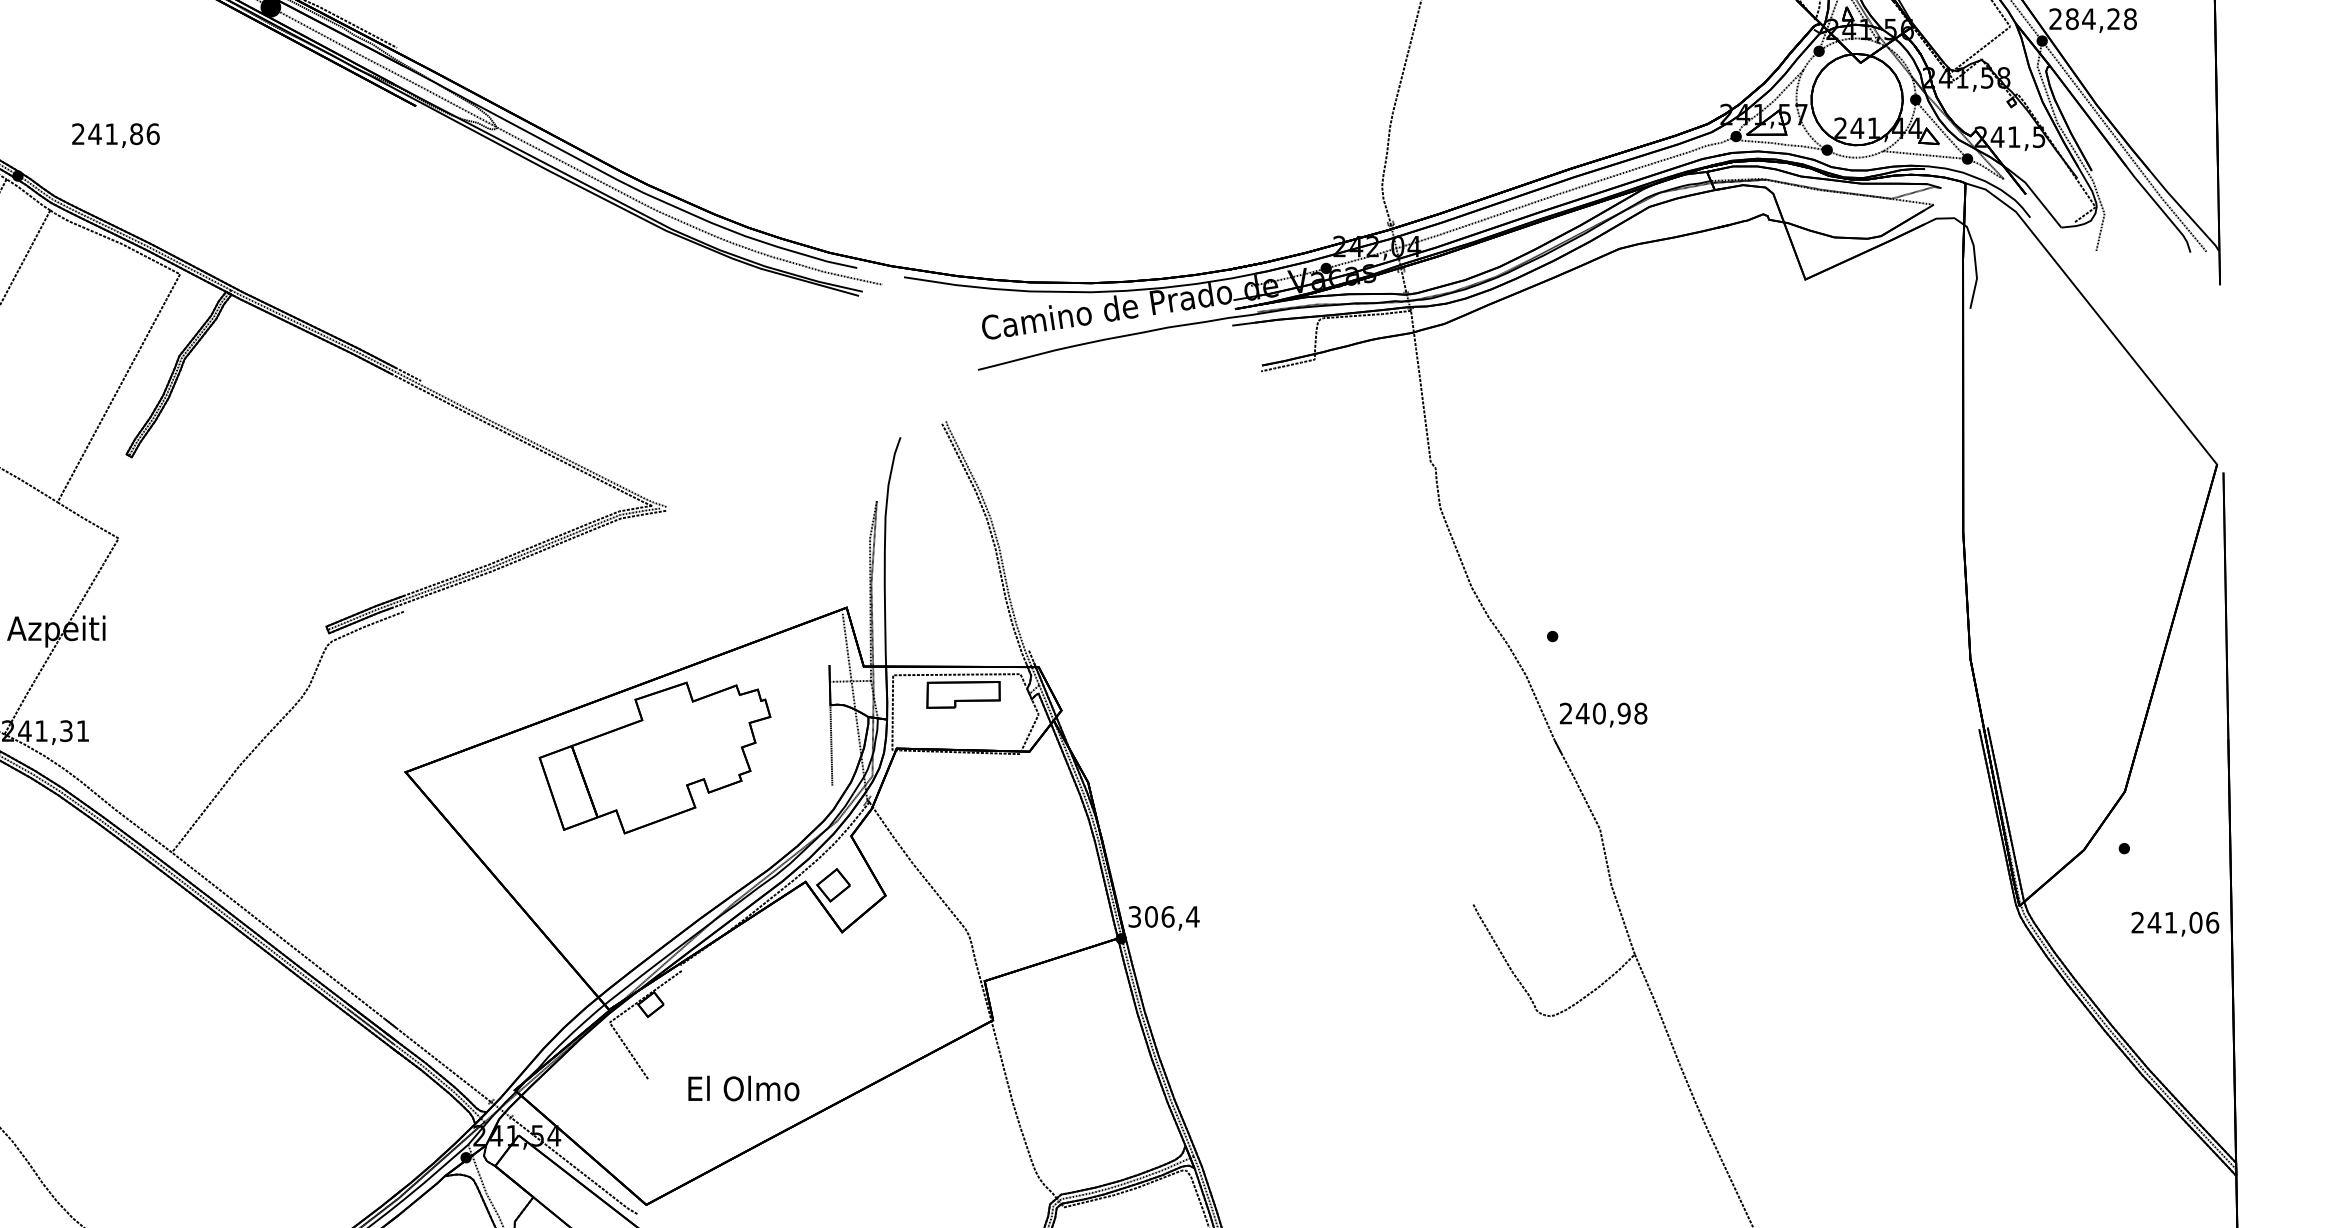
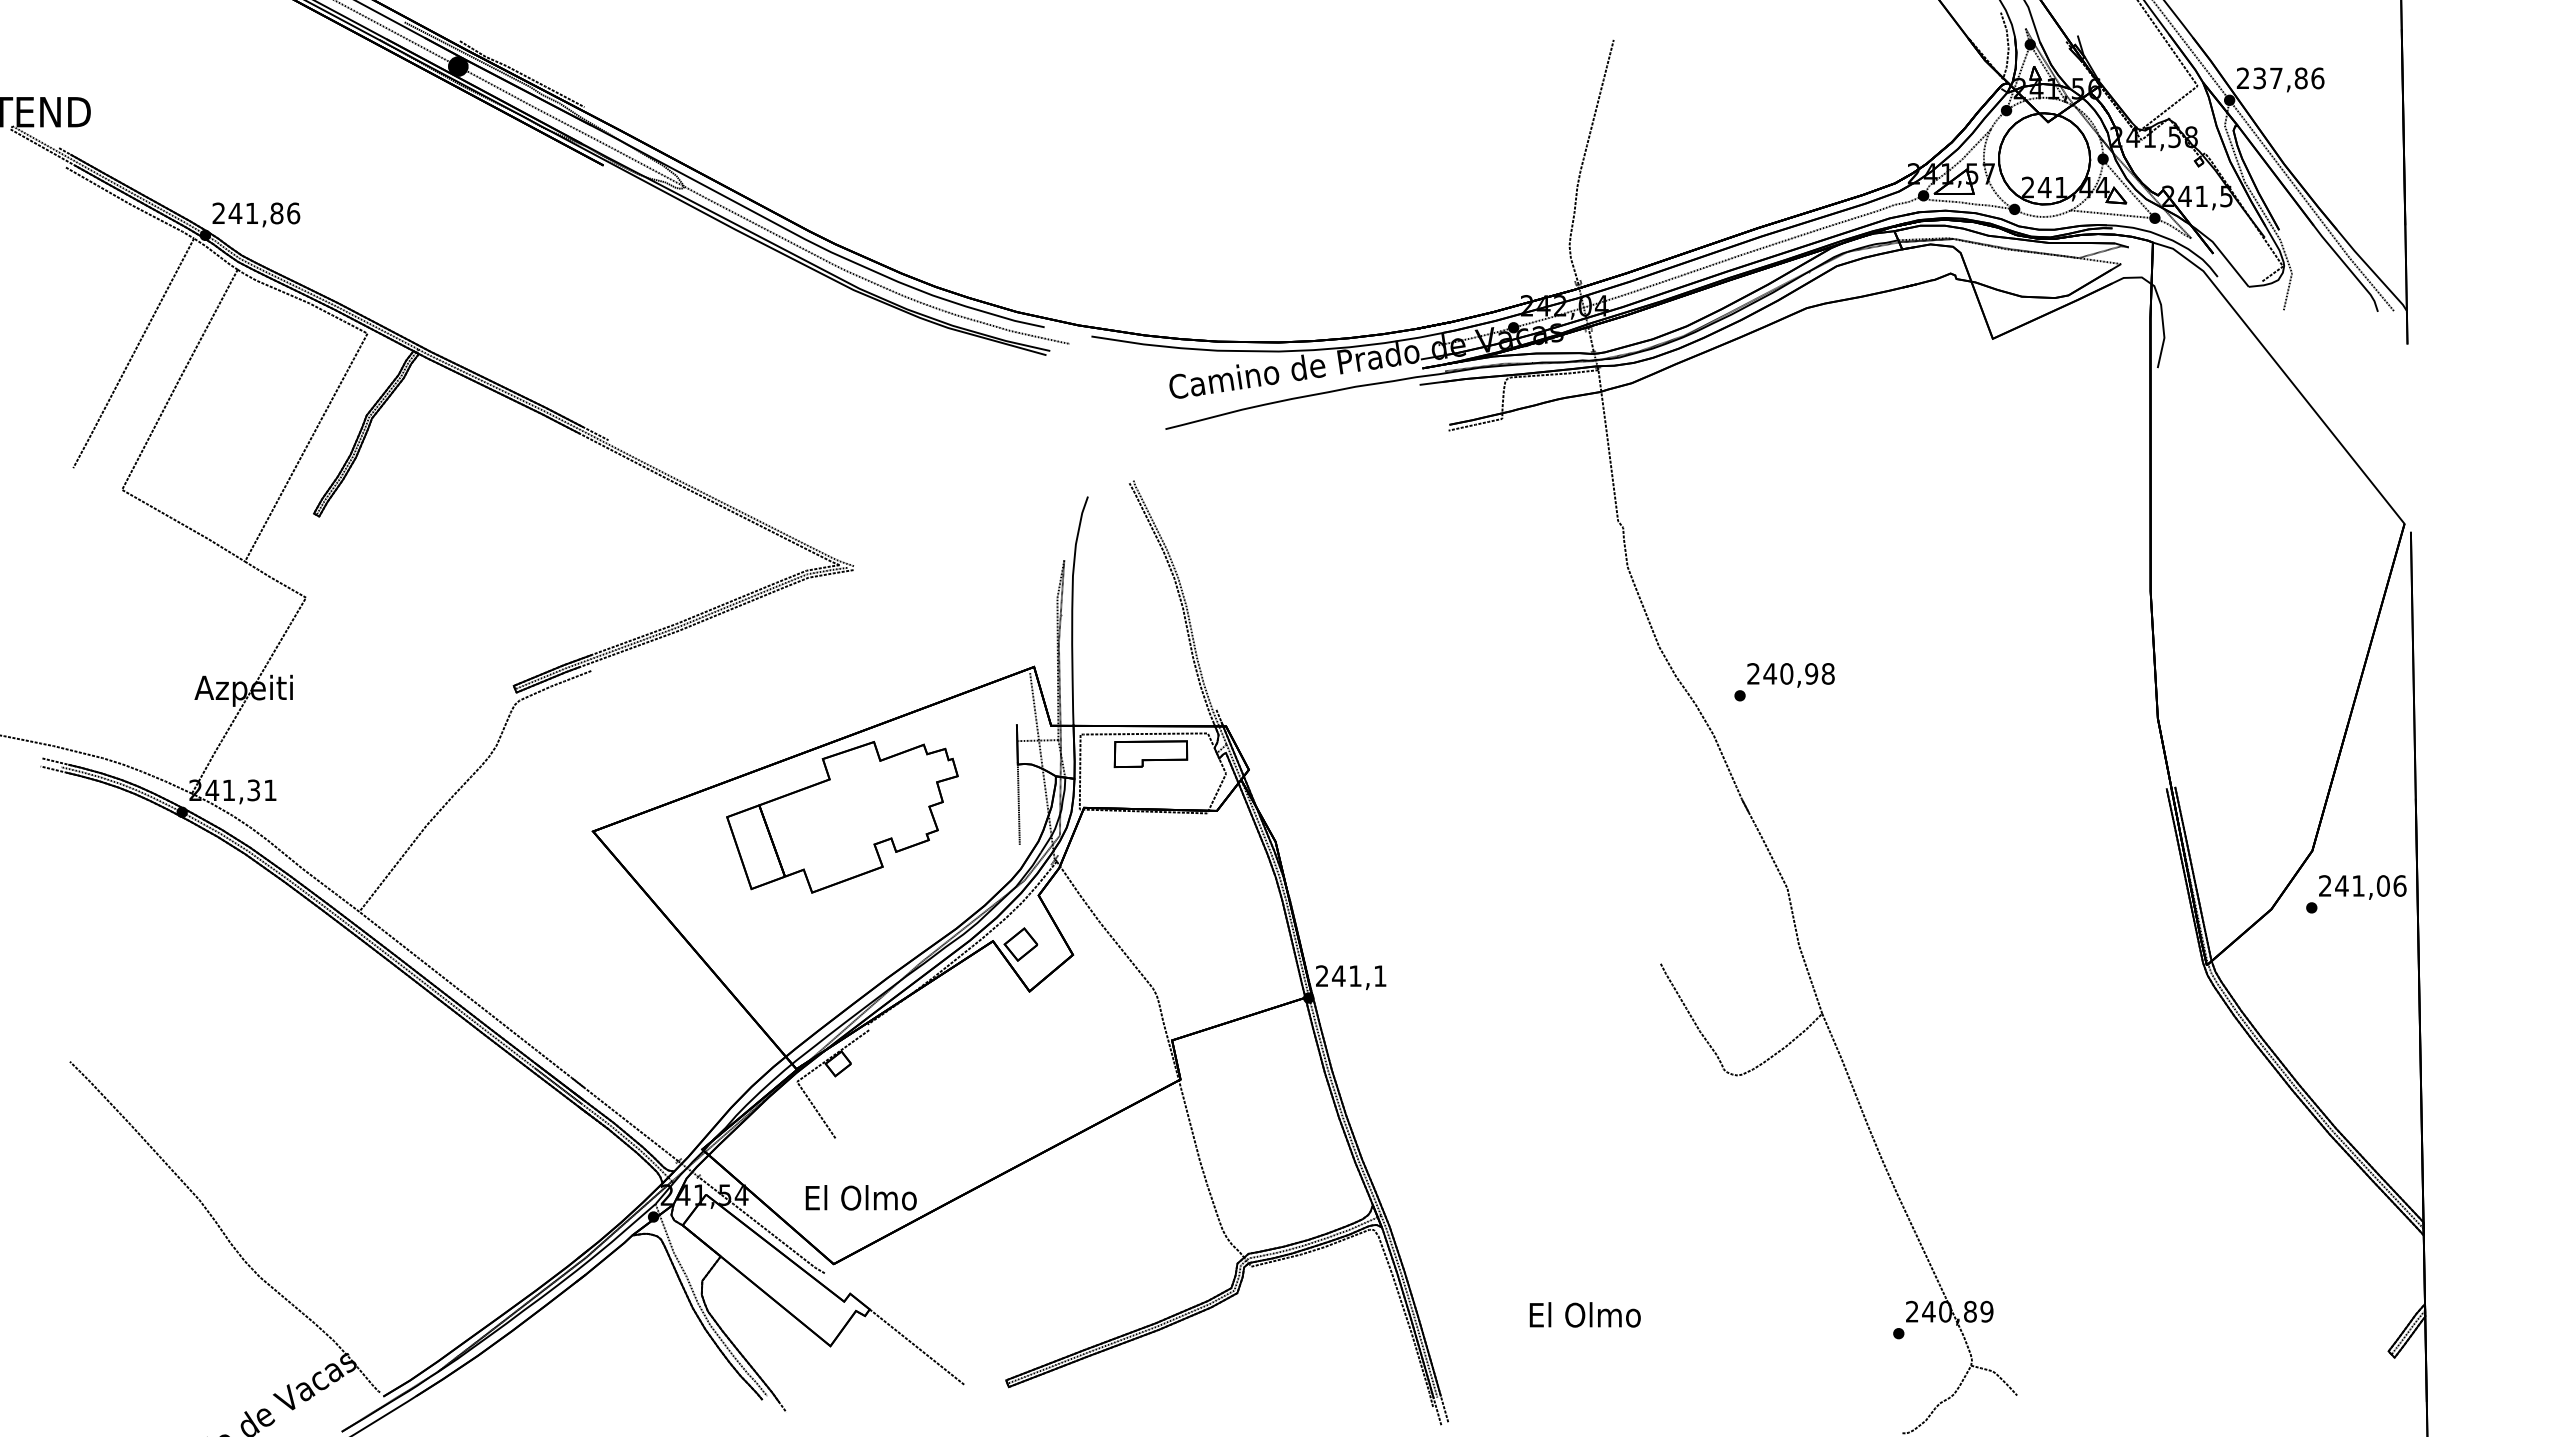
text: (2101, 19) -> (2288, 78), 284,28 -> 237,86
text: (116, 135) -> (256, 214), moved
text: (1603, 715) -> (1790, 675), moved
text: (1164, 917) -> (1351, 976), 306,4 -> 241,1
text: (2175, 924) -> (2362, 887), moved
text: (743, 1088) -> (860, 1197), moved

